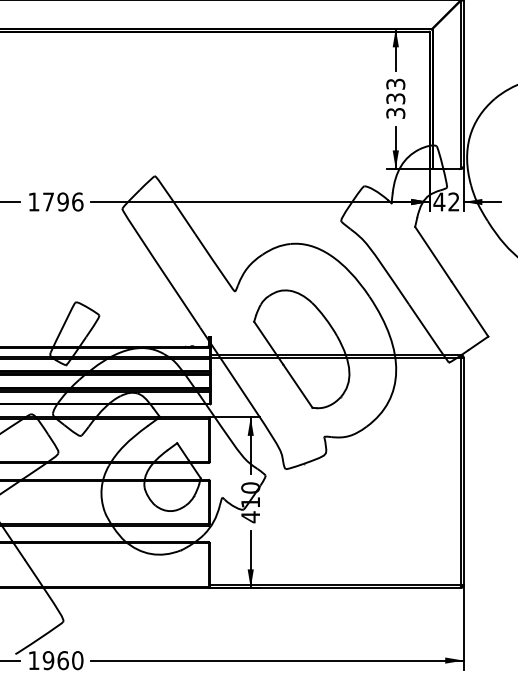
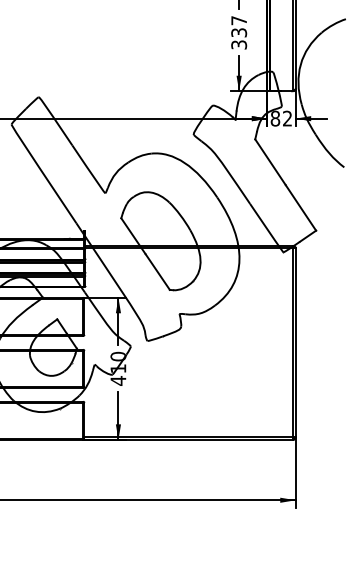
text: (395, 83) -> (238, 20), 333 -> 337
text: (439, 201) -> (275, 118), 42 -> 82

